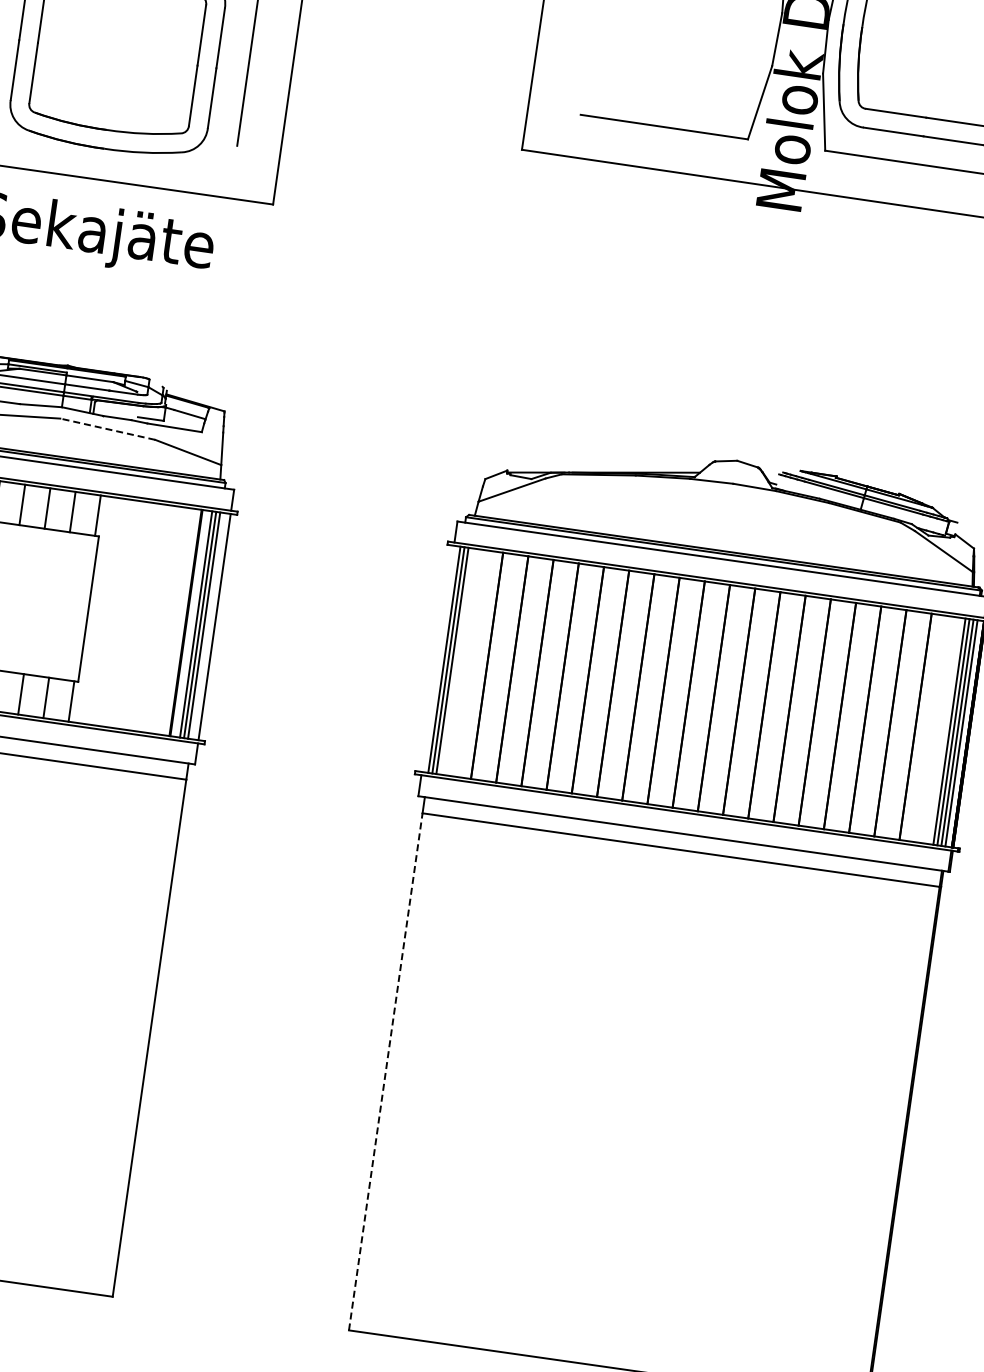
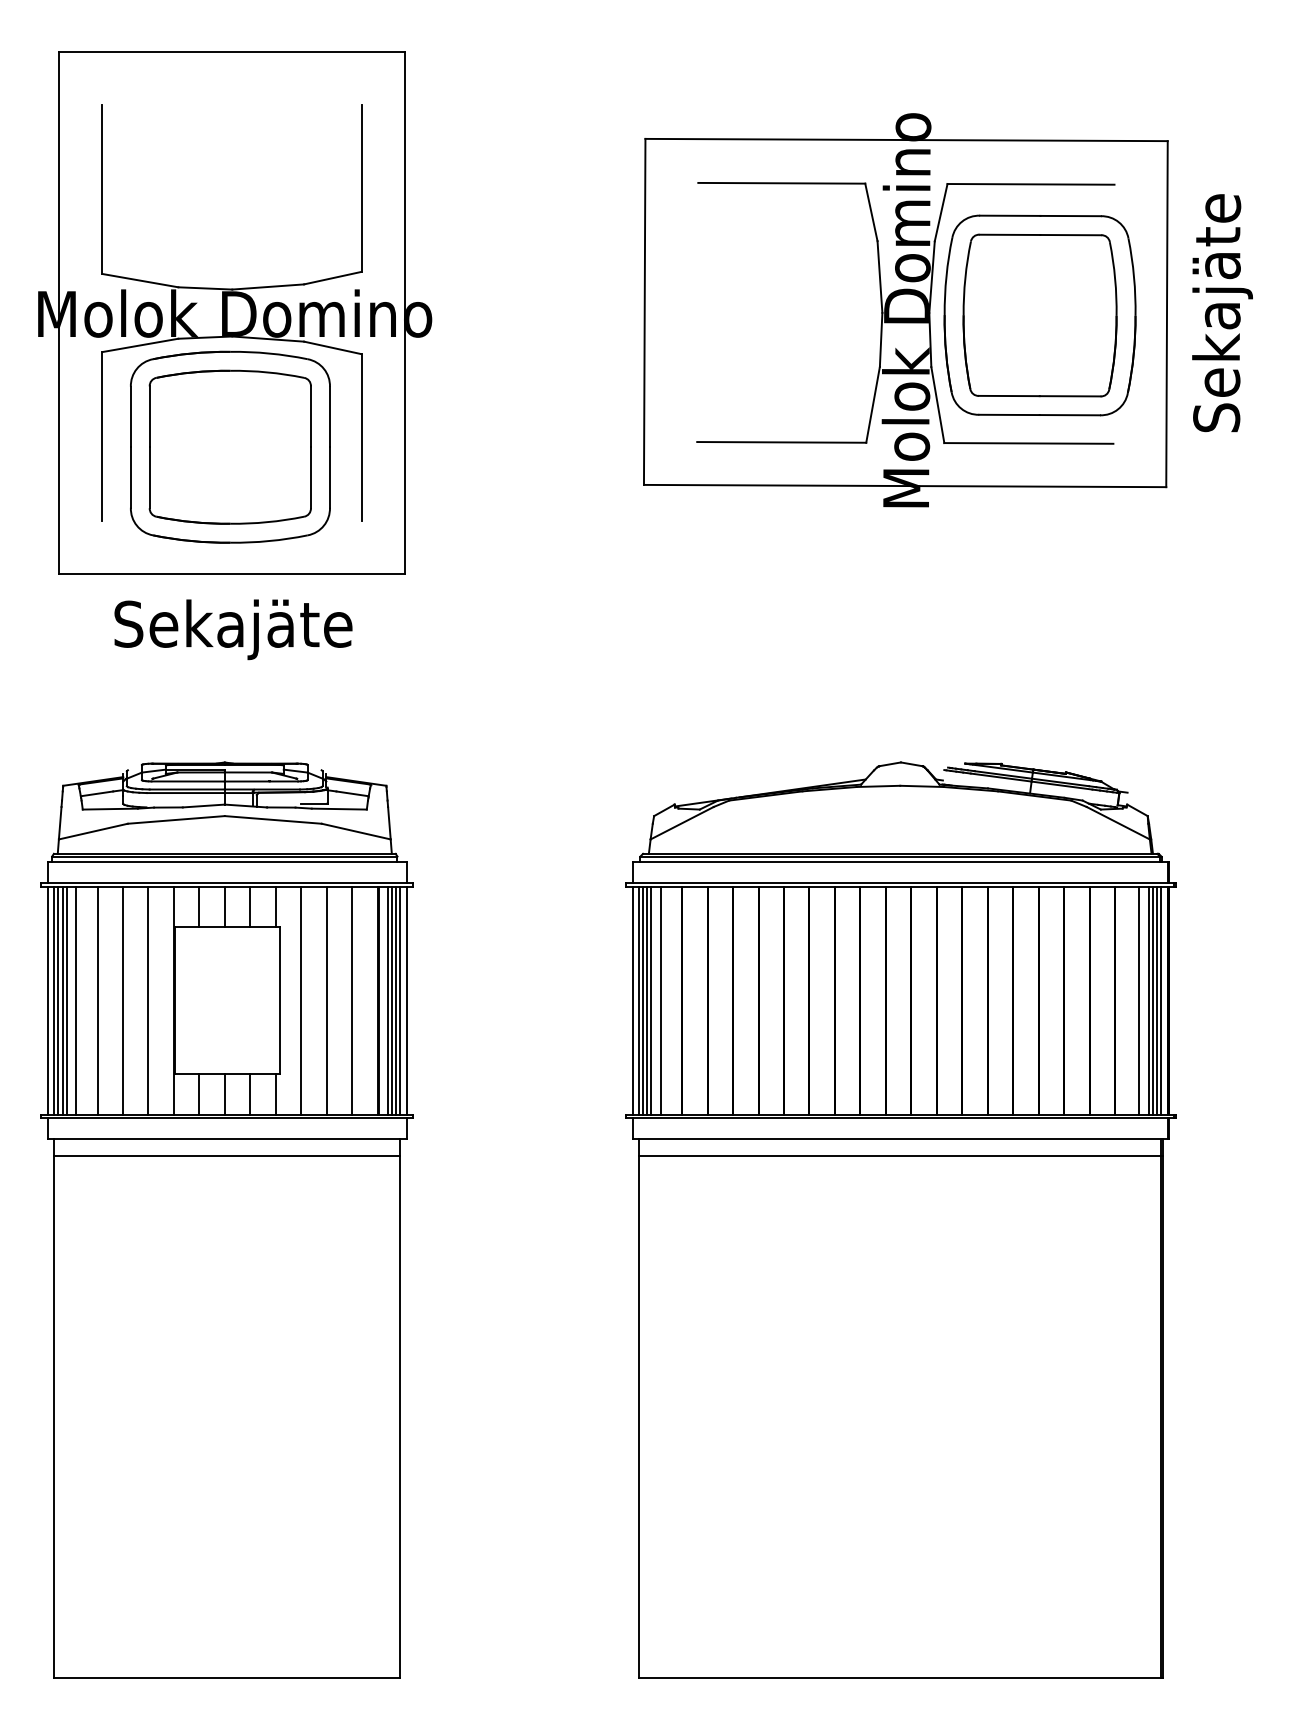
line: (108, 428) -> (273, 819), dashed -> solid
line: (110, 611) -> (301, 1000), added
line: (135, 615) -> (326, 1000), added
line: (160, 619) -> (352, 1000), added
line: (208, 625) -> (400, 1000), added
line: (437, 658) -> (632, 1000), added
line: (456, 661) -> (651, 1000), added
line: (465, 662) -> (660, 1000), added
line: (939, 730) -> (1139, 1000), added
line: (386, 1071) -> (639, 1416), dashed -> solid

